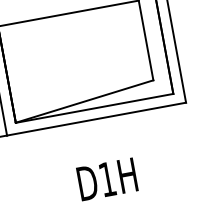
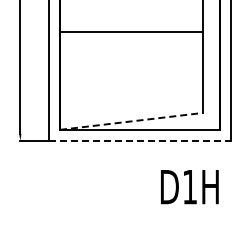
line: (84, 101) -> (131, 121), solid -> dashed
line: (96, 118) -> (140, 140), solid -> dashed
text: (107, 179) -> (189, 187), moved

